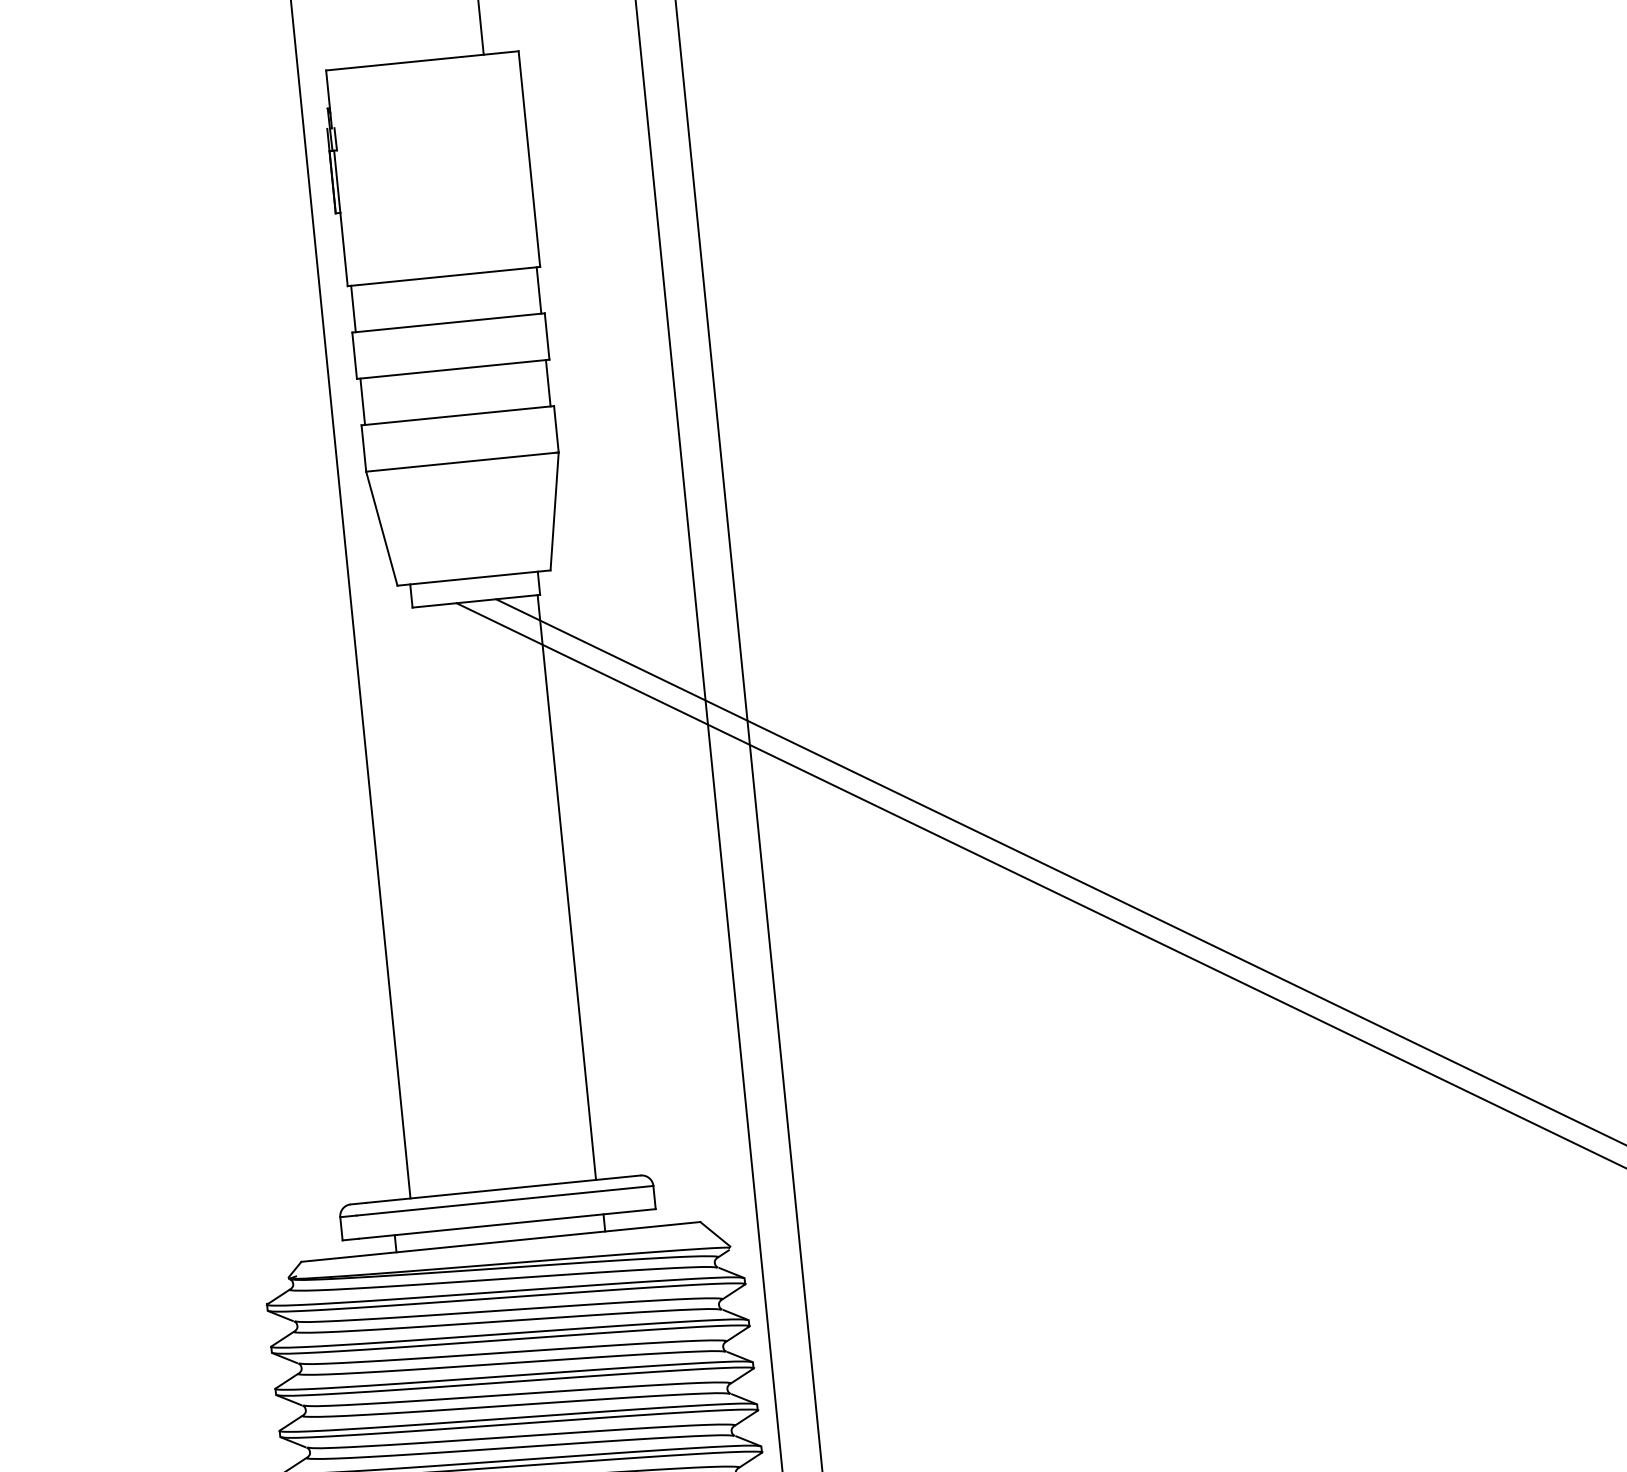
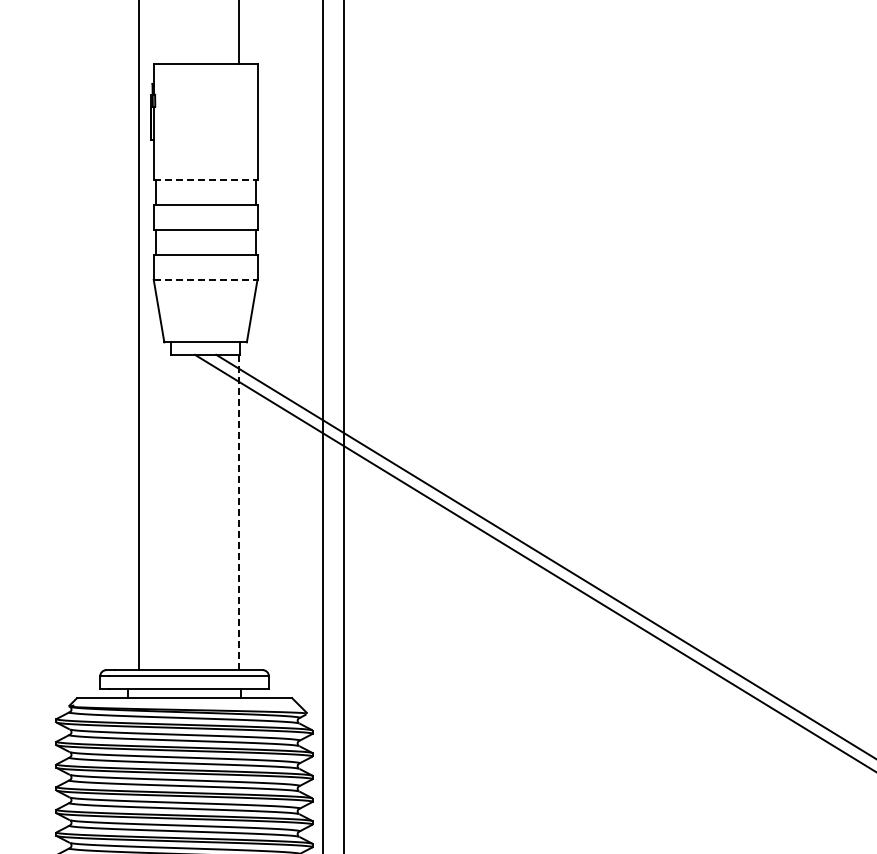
line: (443, 275) -> (205, 179), solid -> dashed
line: (462, 461) -> (205, 279), solid -> dashed
line: (566, 887) -> (238, 512), solid -> dashed

